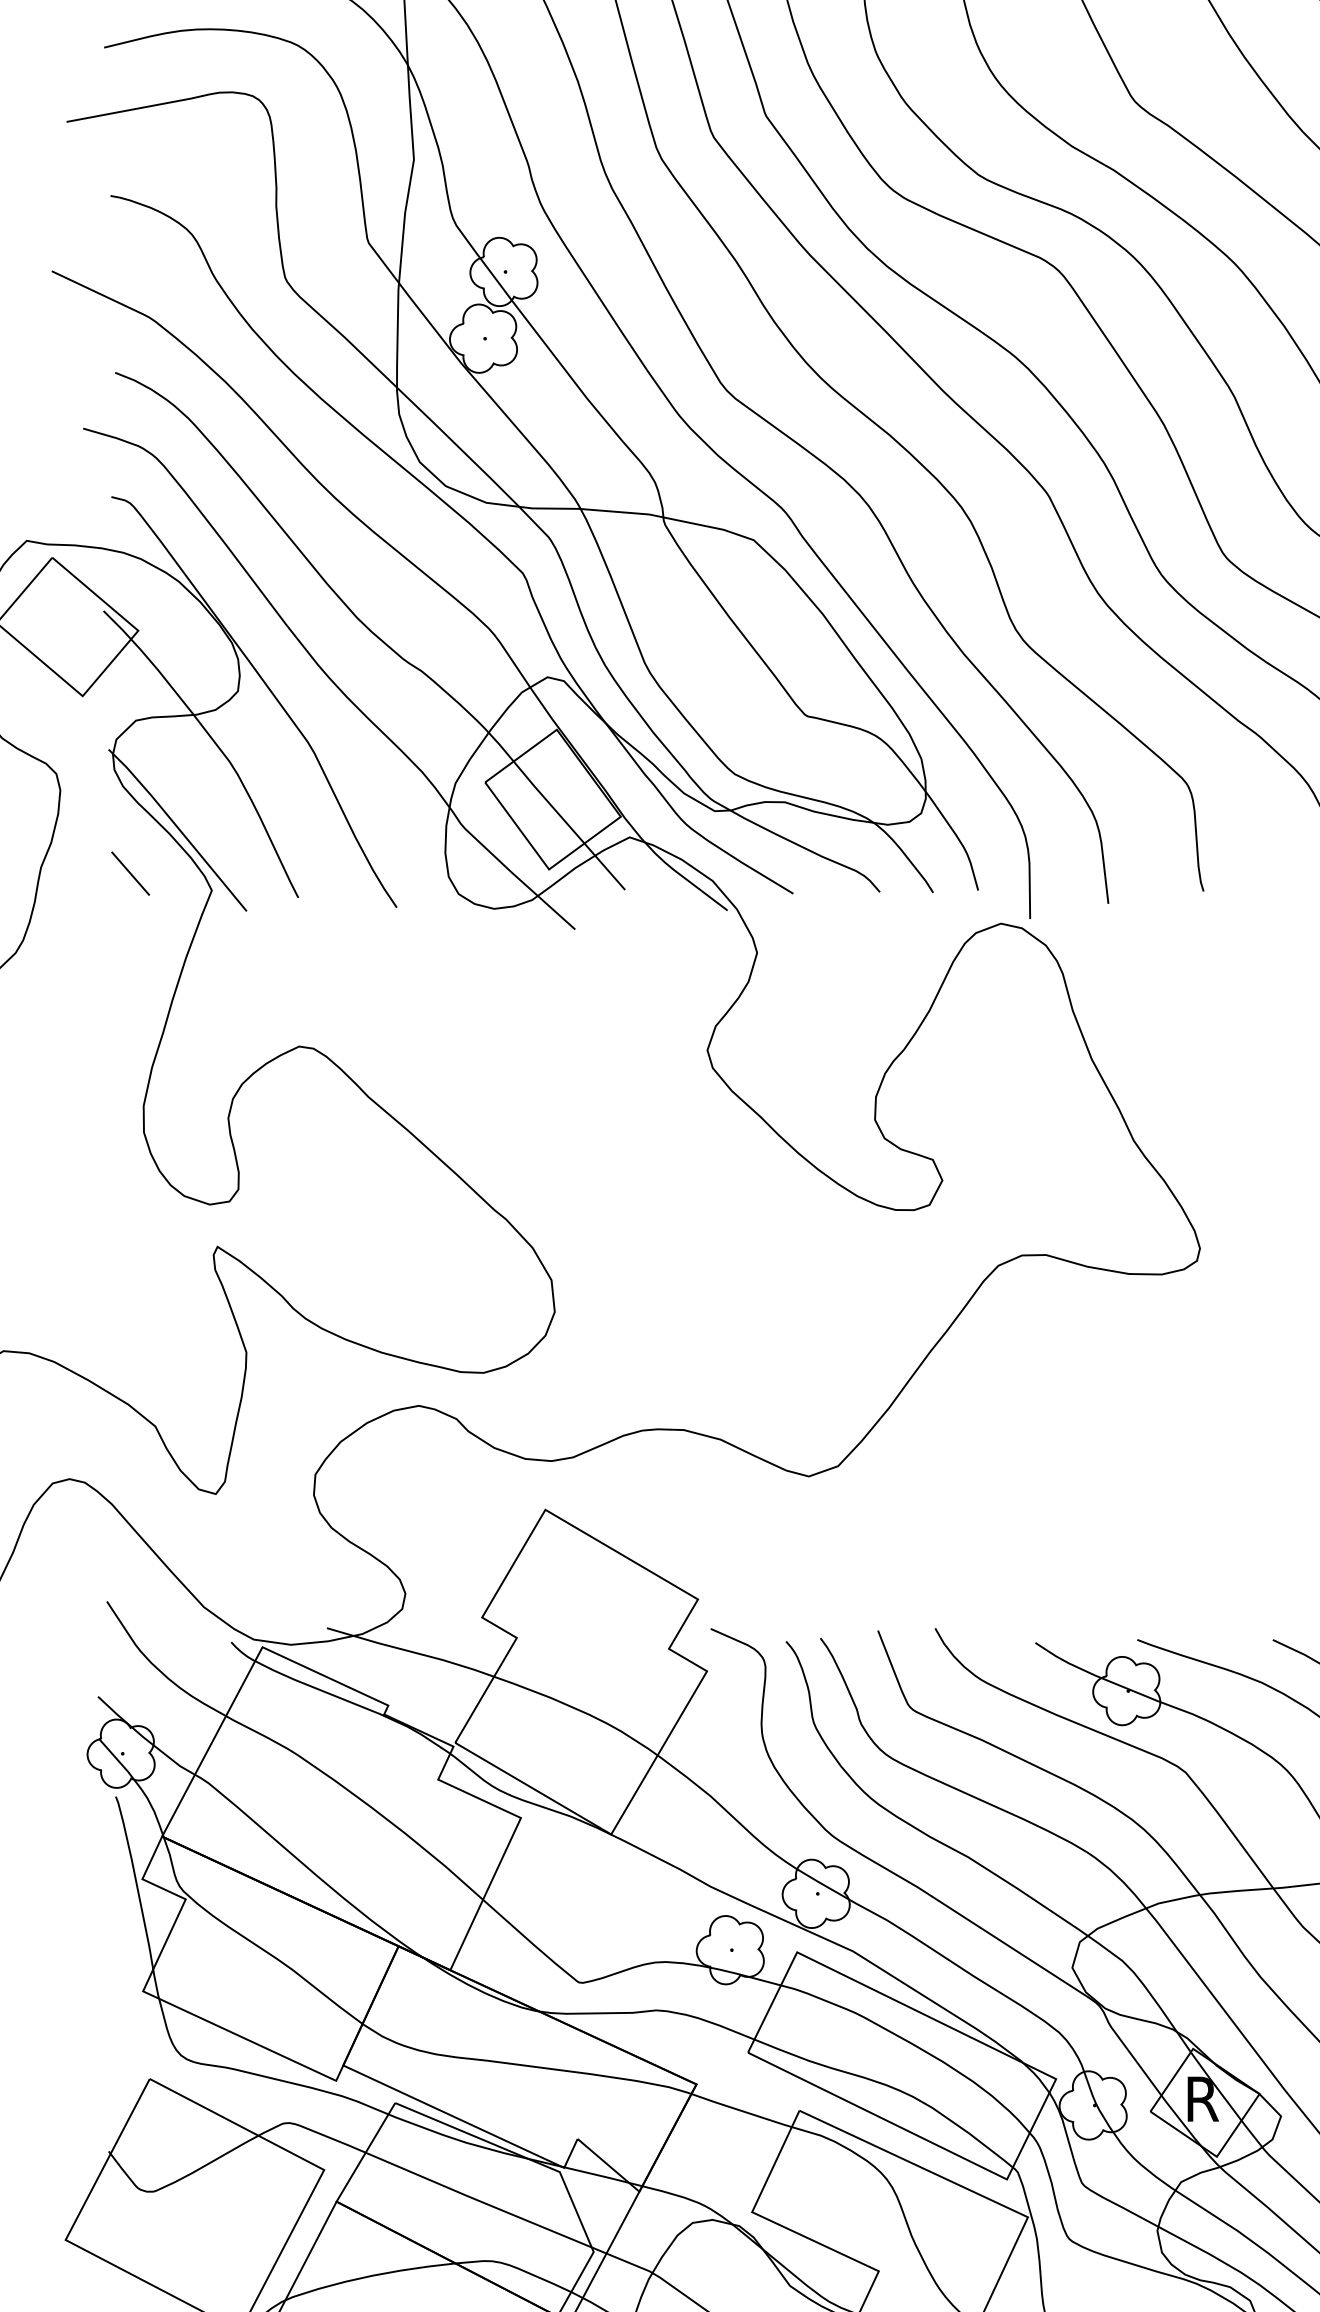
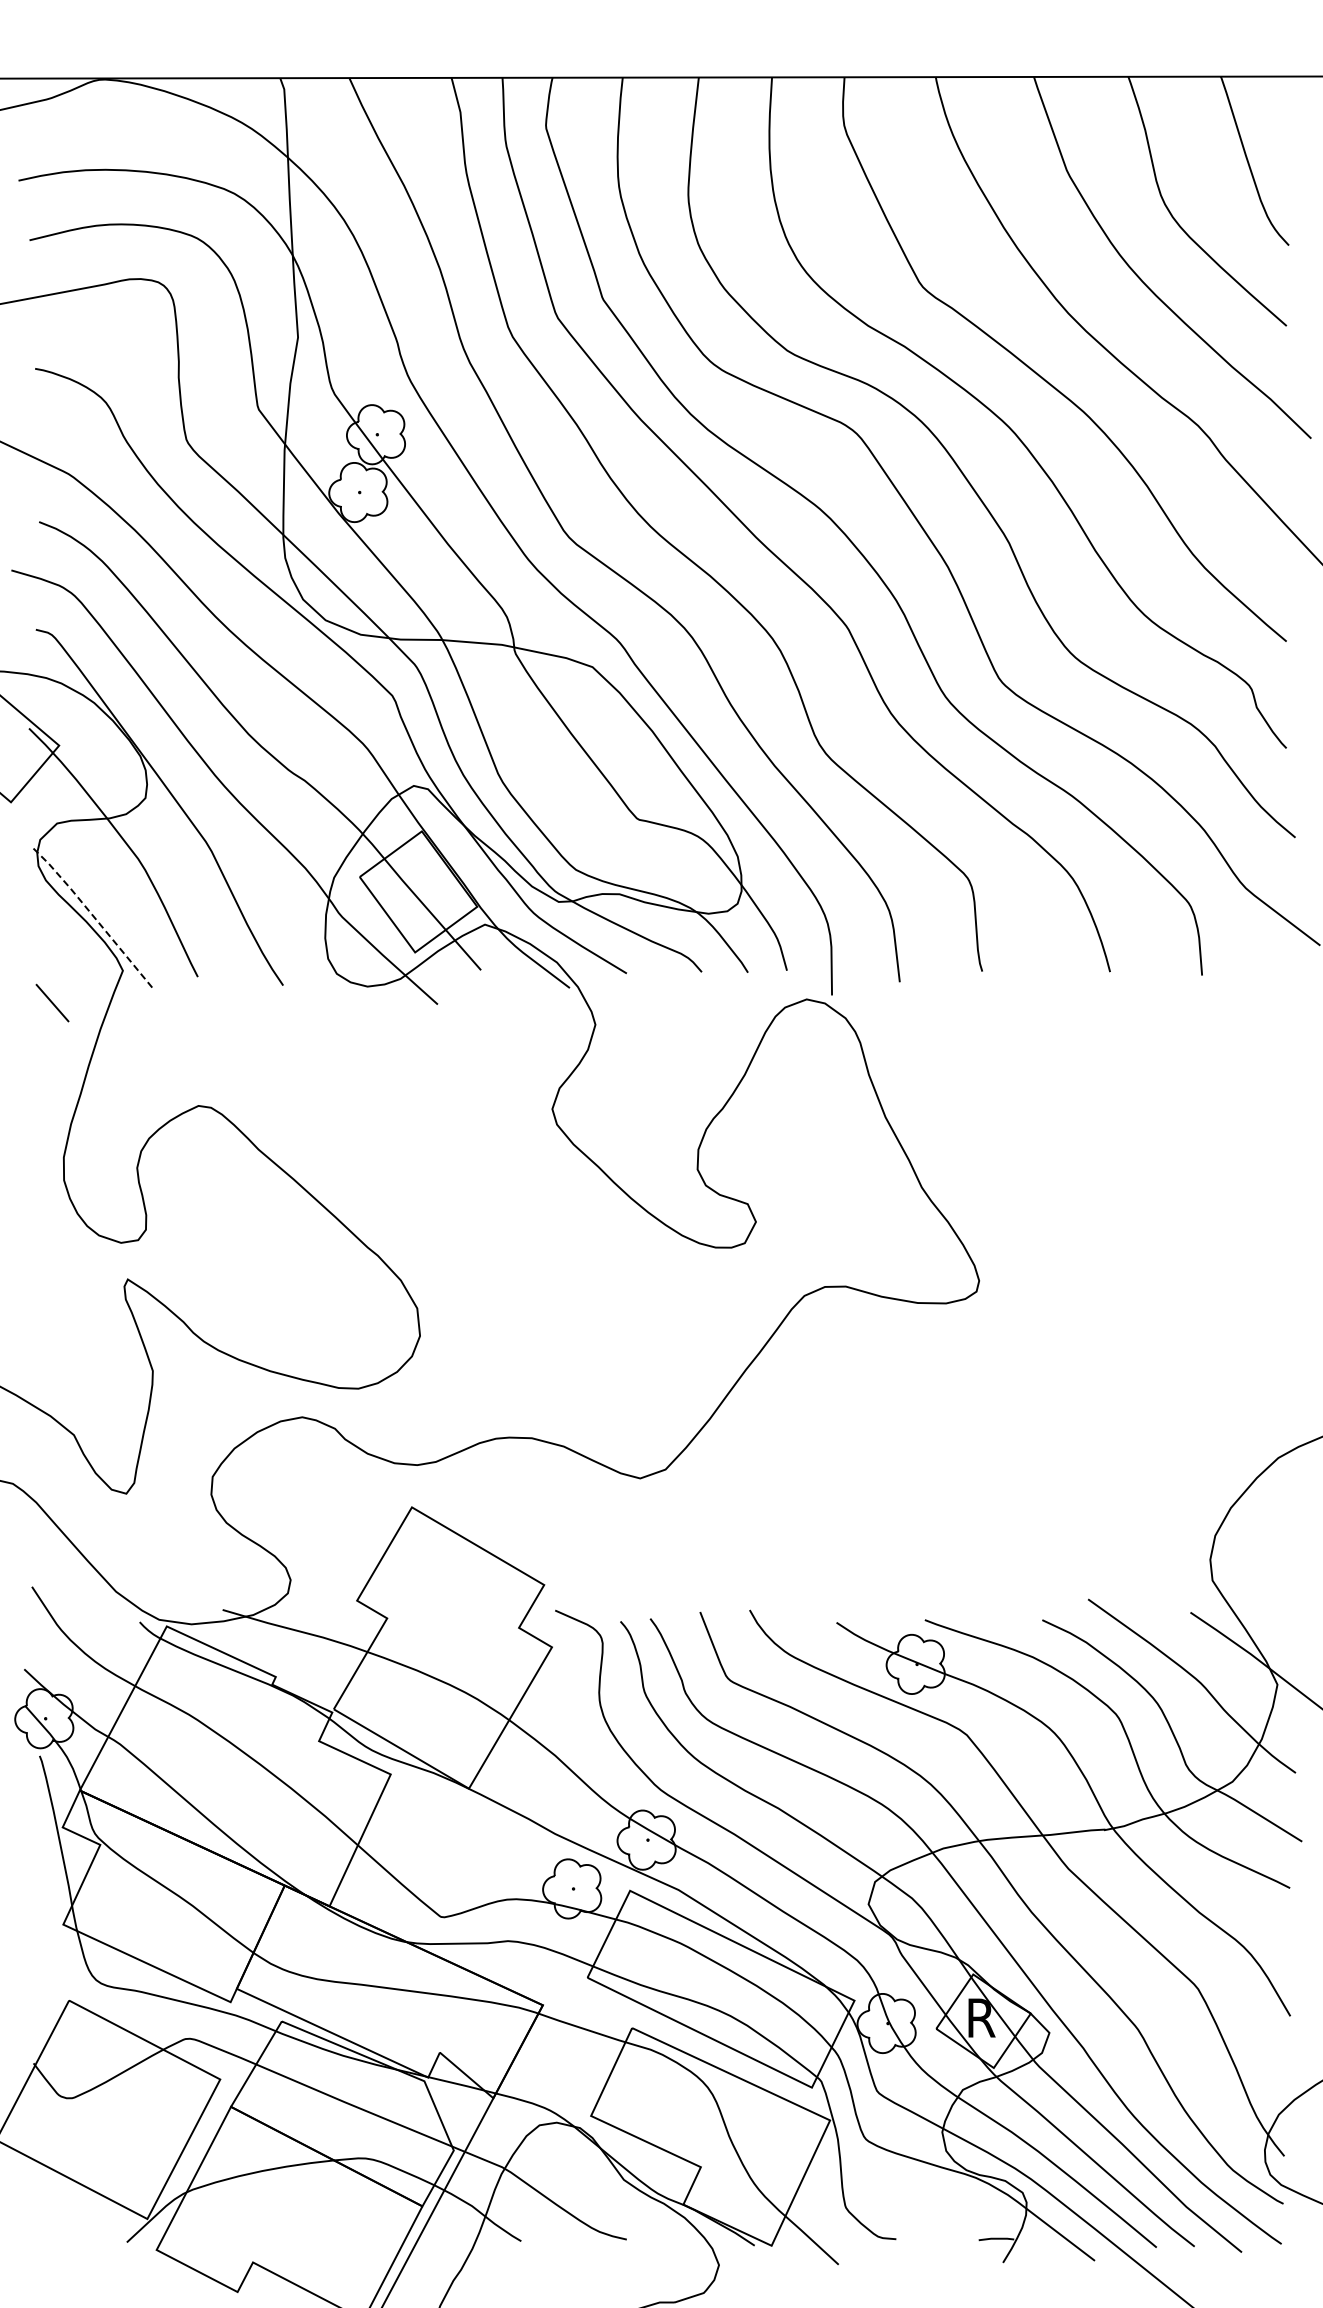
line: (177, 827) -> (93, 916), solid -> dashed
line: (130, 872) -> (52, 1002), moved

